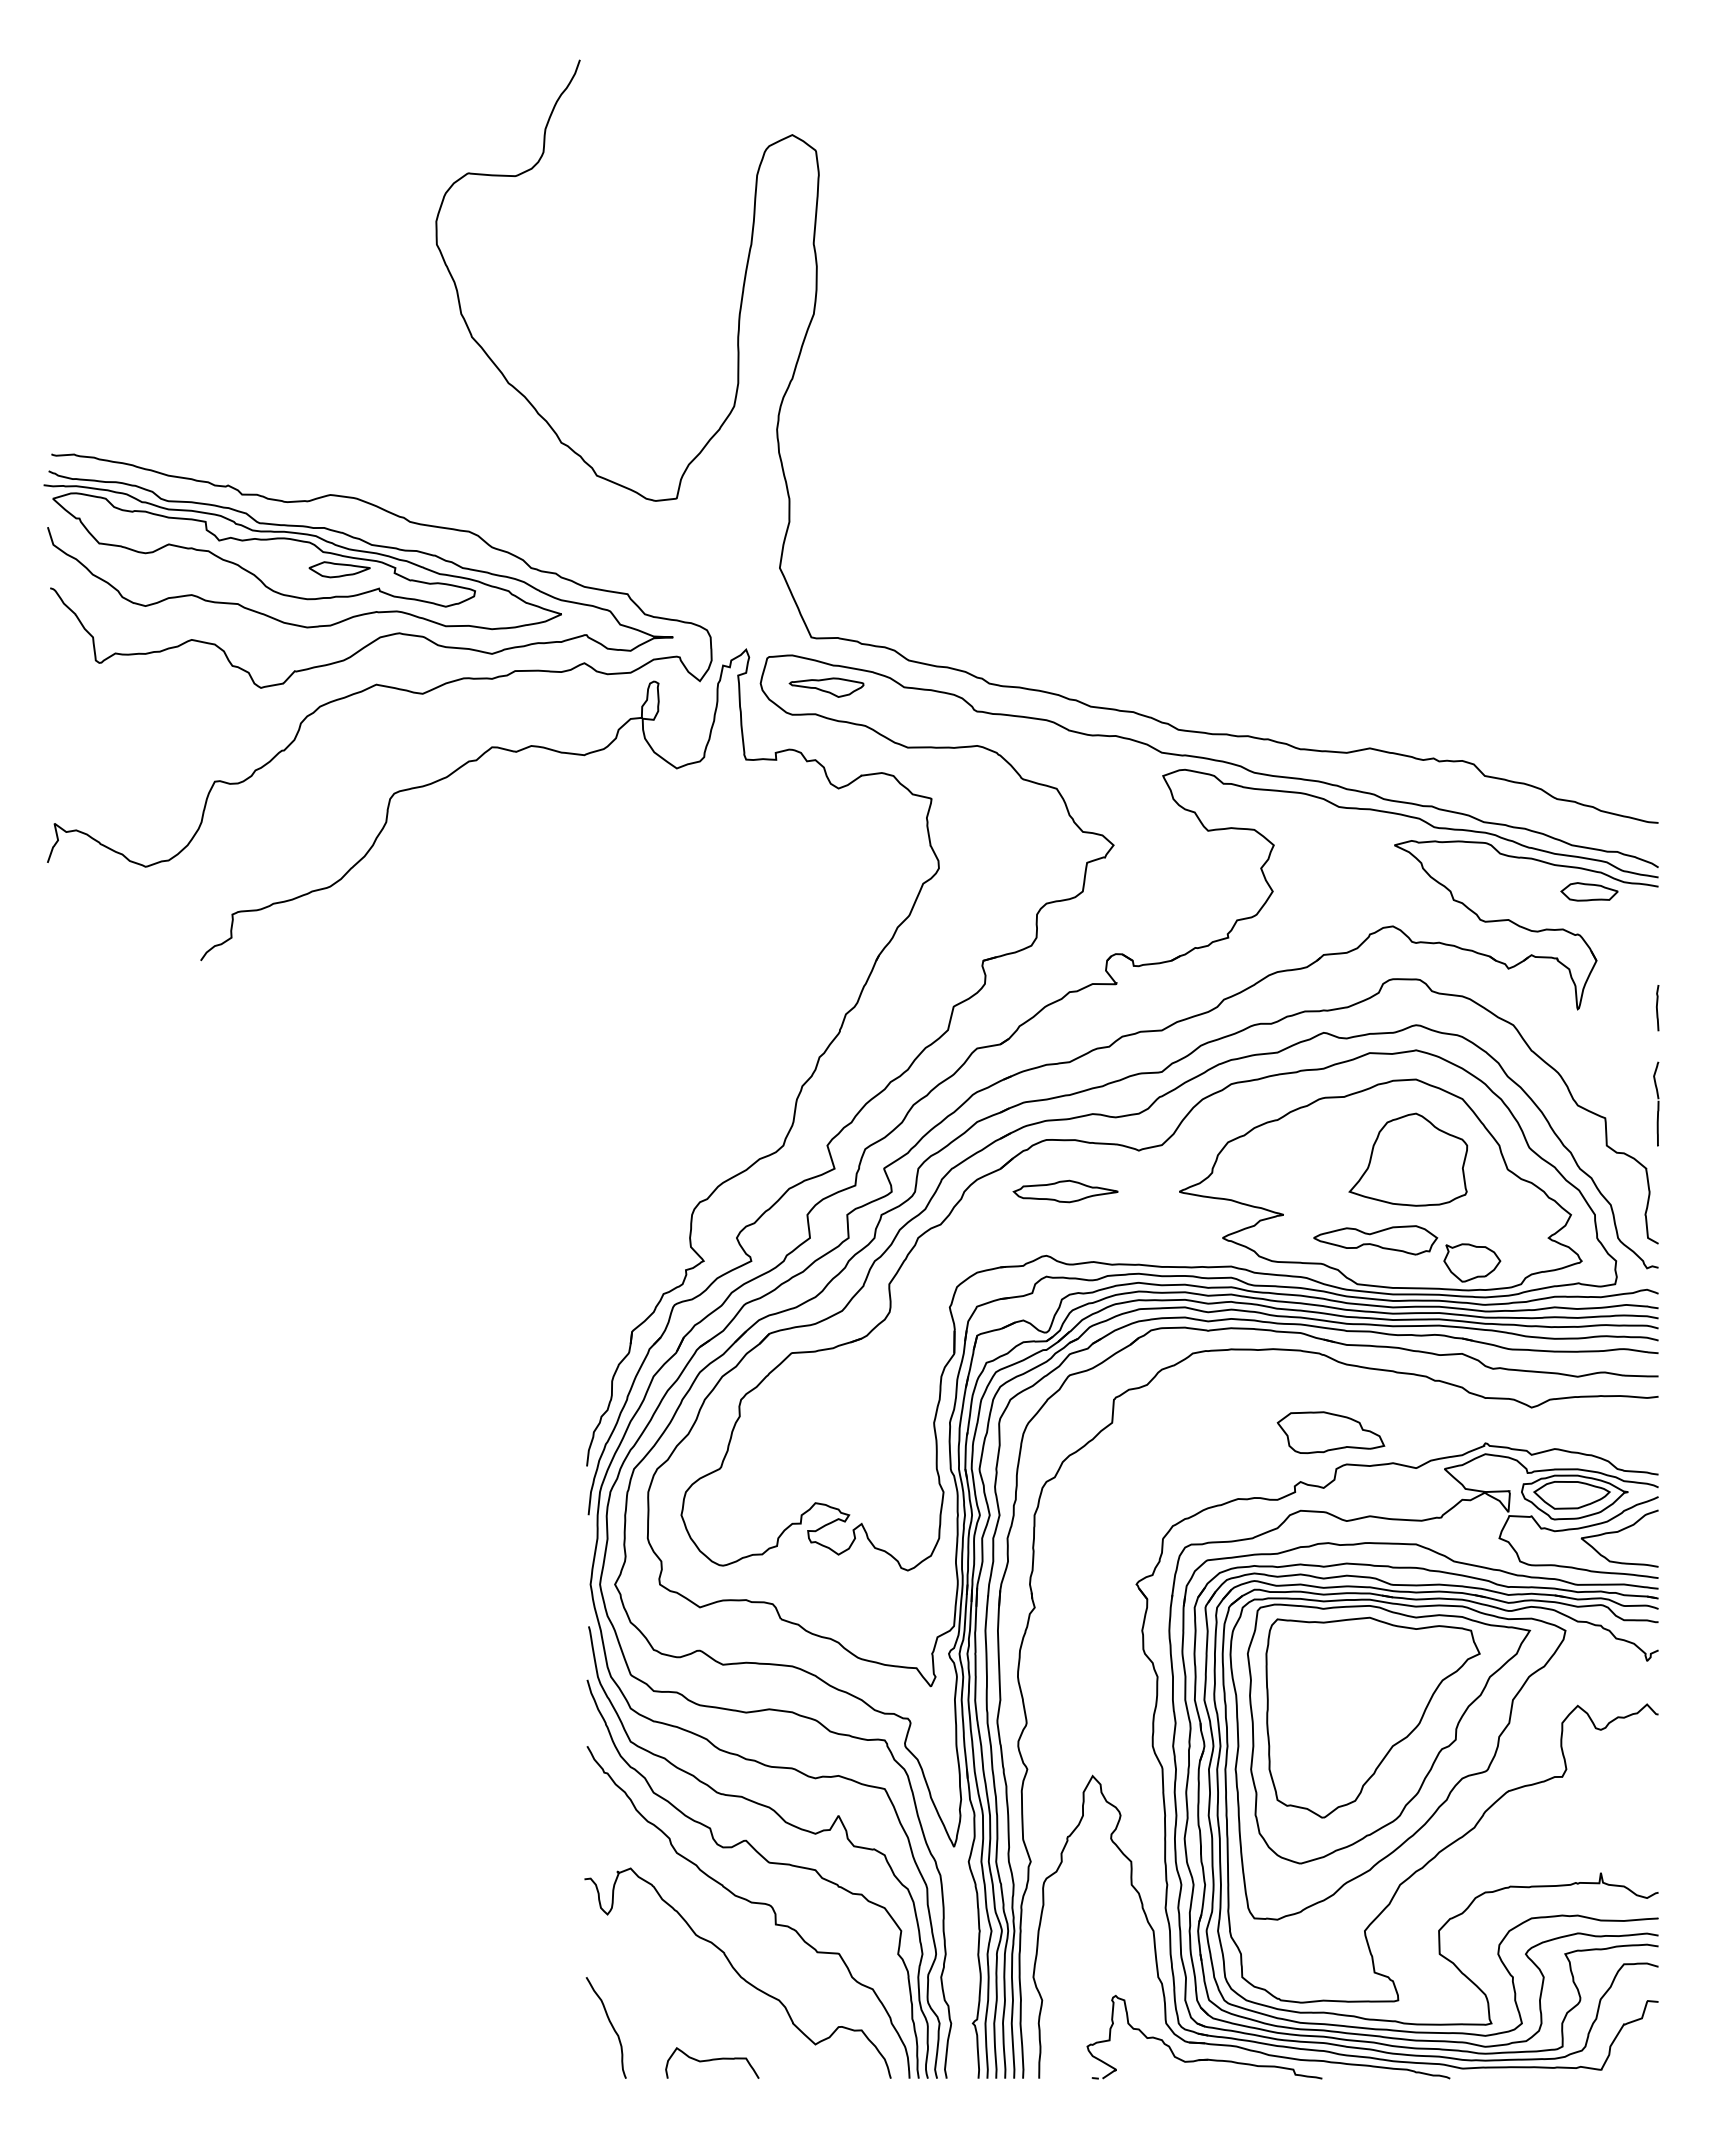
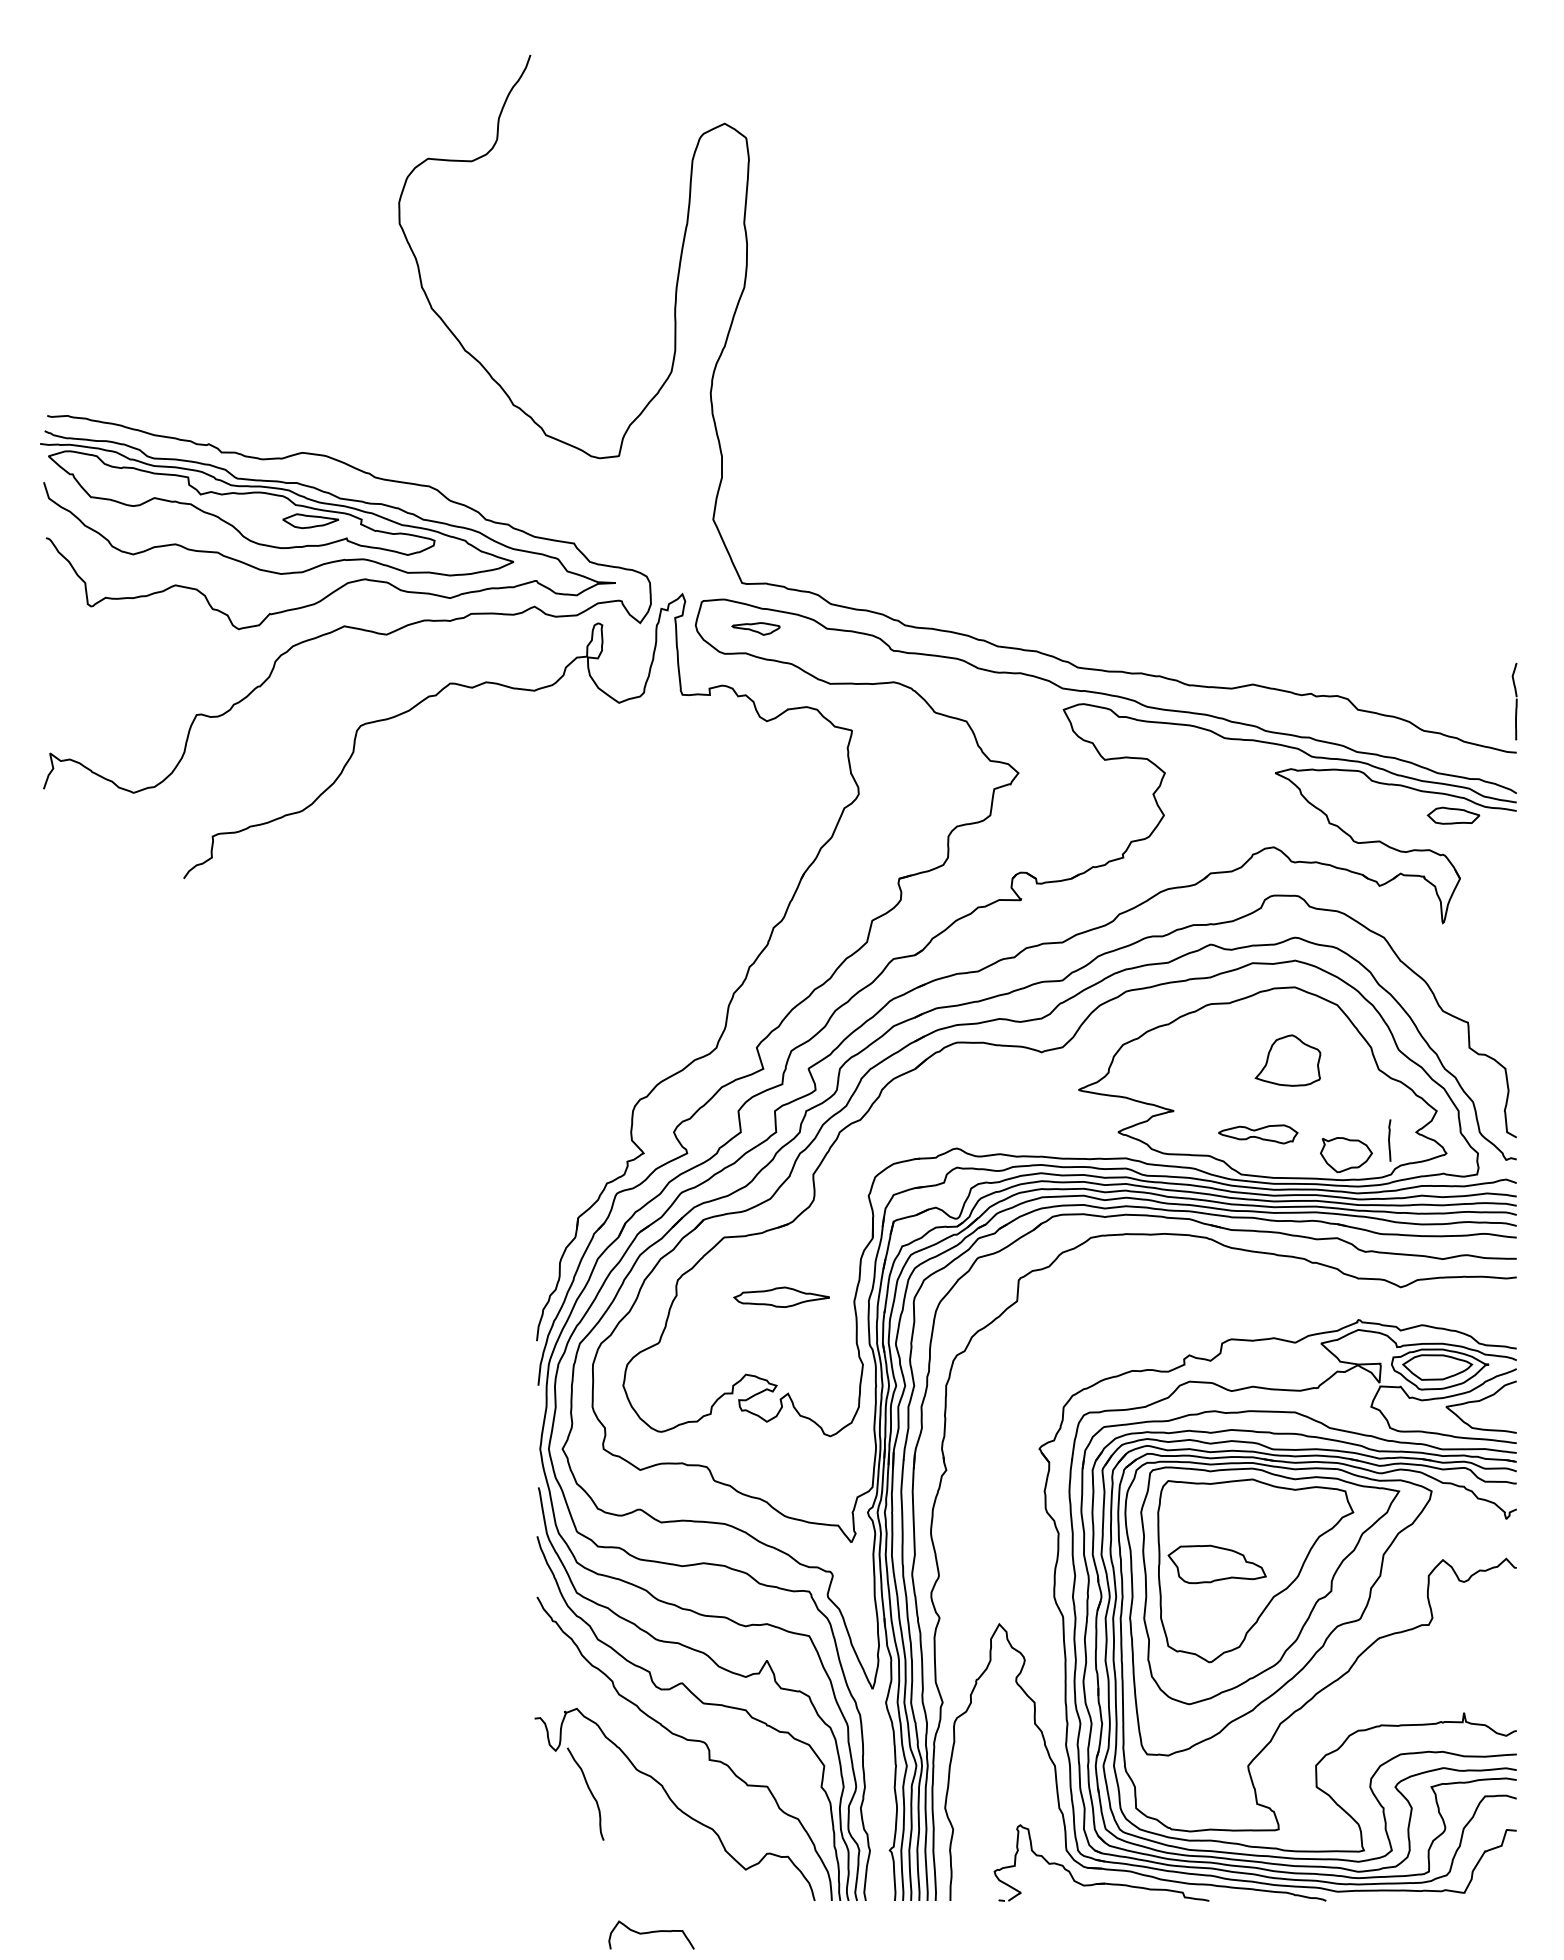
part: (826, 687) -> (755, 628), size x0.7
curve: (1657, 1008) -> (1389, 1140), moved
part: (1656, 1103) -> (1514, 701), moved
part: (1408, 1159) -> (1288, 1060), size x0.6
part: (1065, 1191) -> (781, 1297), moved
part: (1375, 1240) -> (1257, 1134), size x0.7
part: (1330, 1432) -> (1216, 1564), moved
curve: (610, 2024) -> (589, 1791), moved
curve: (712, 2060) -> (651, 1932), moved

